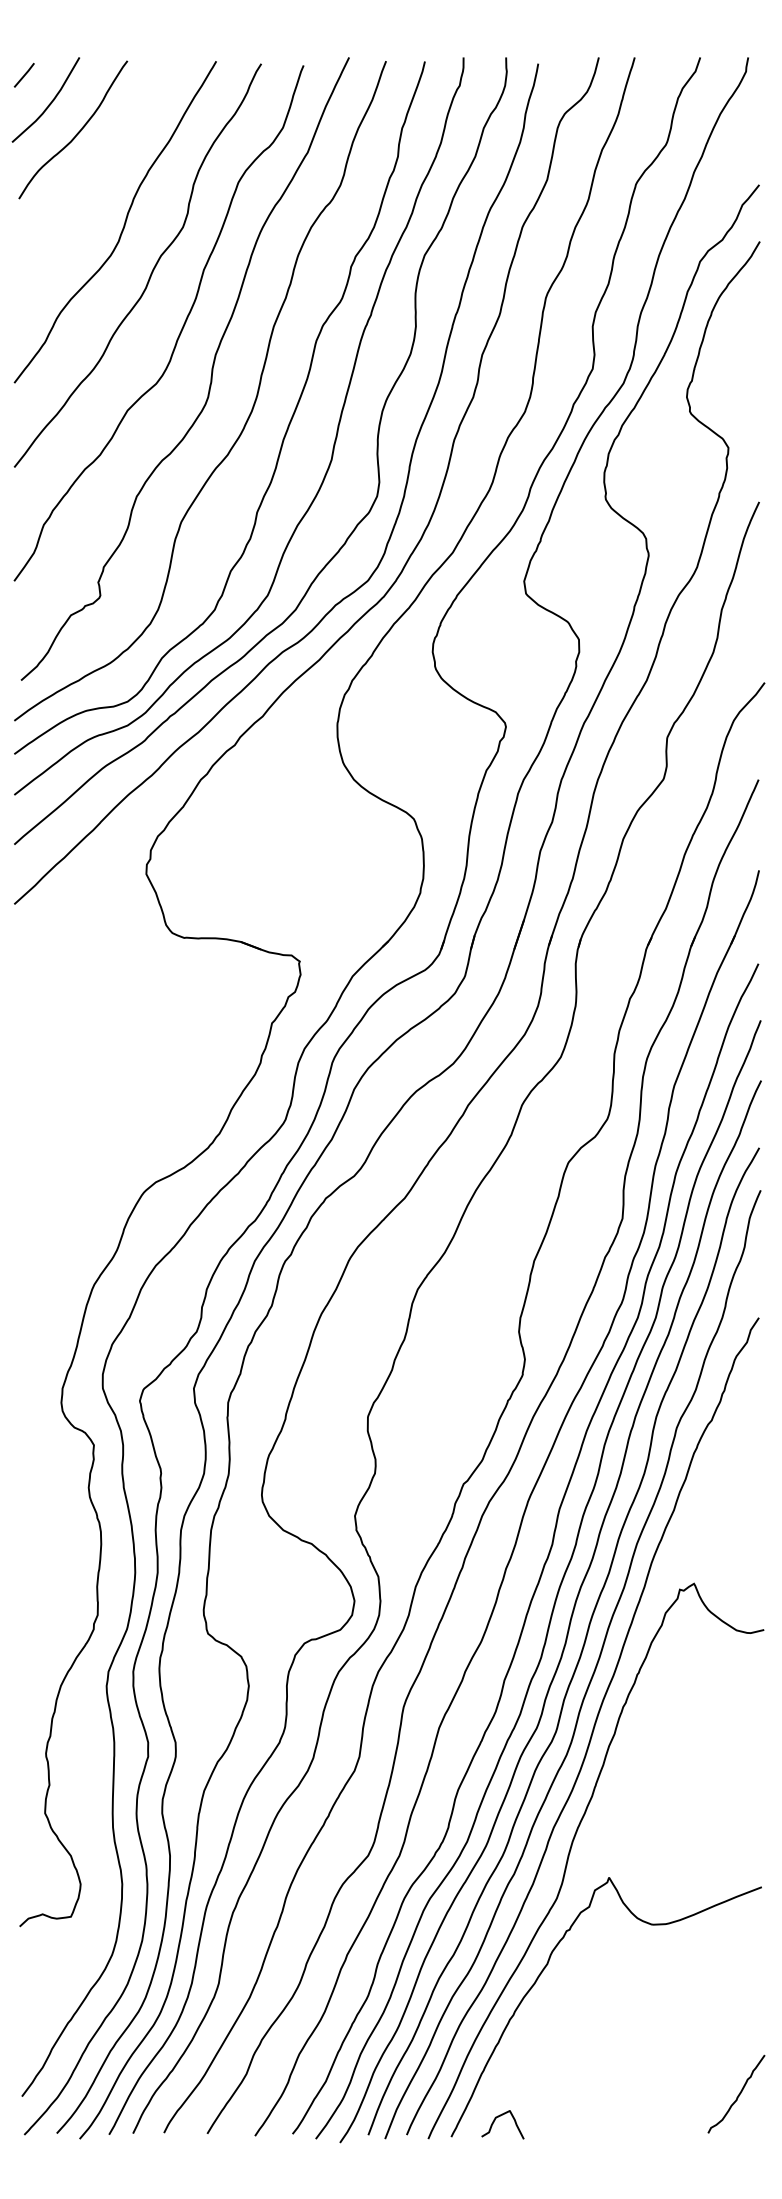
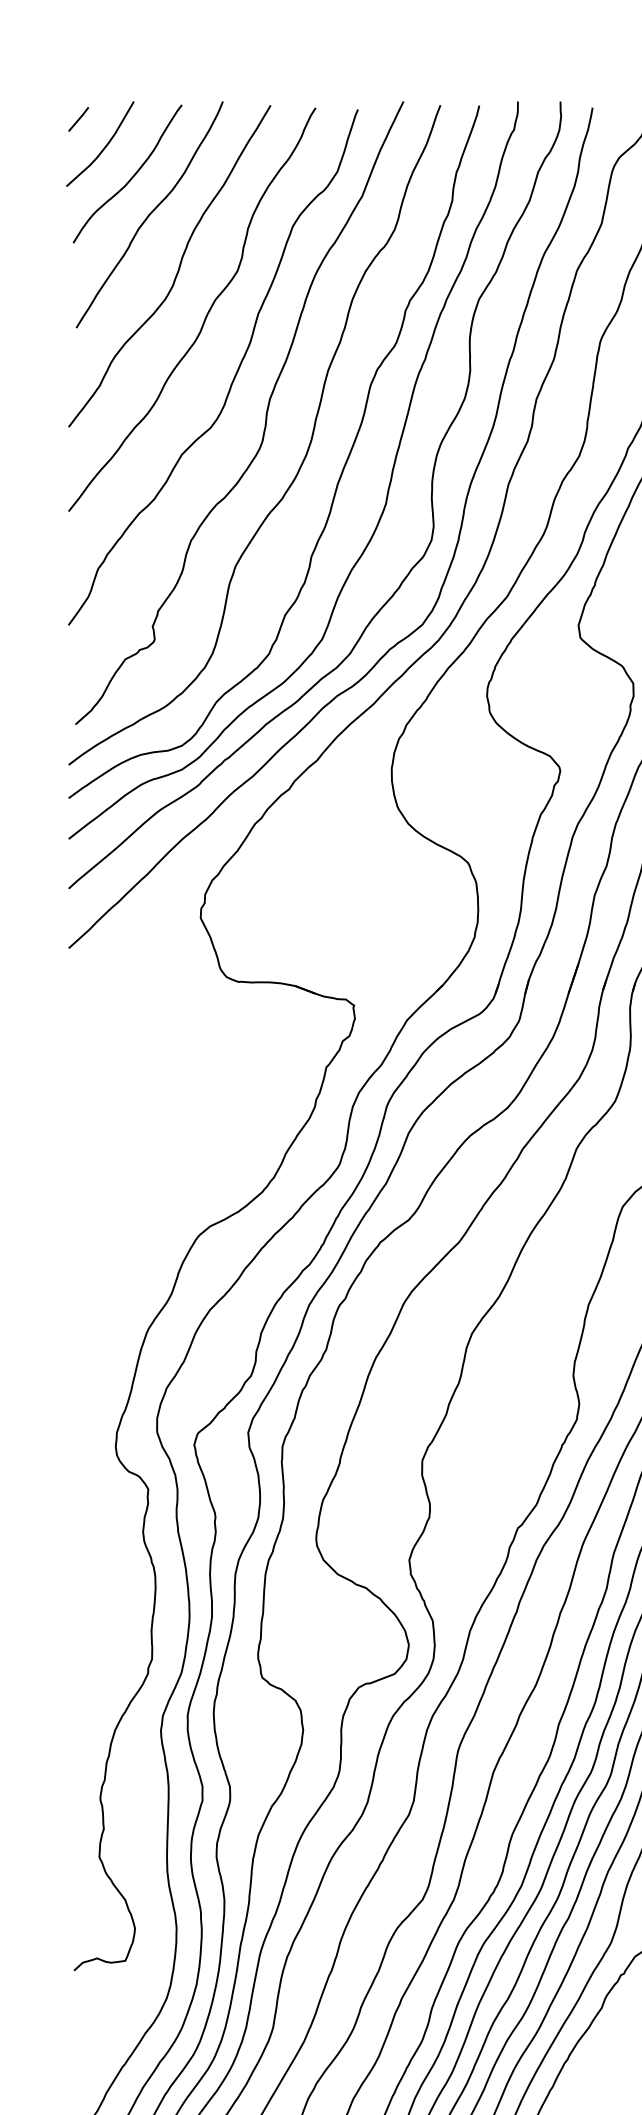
curve: (95, 170) -> (149, 214), added

